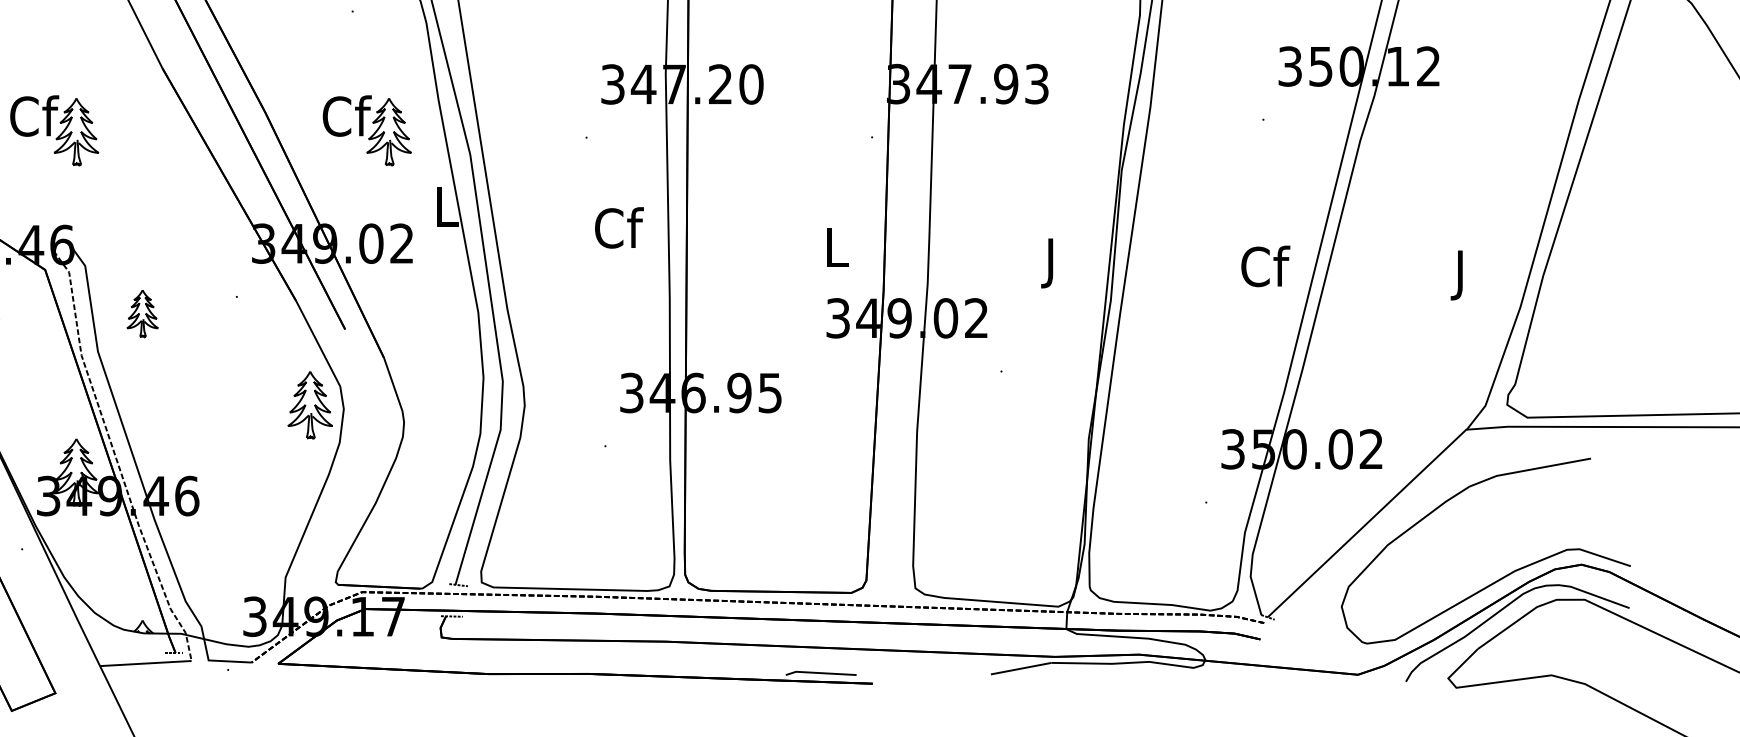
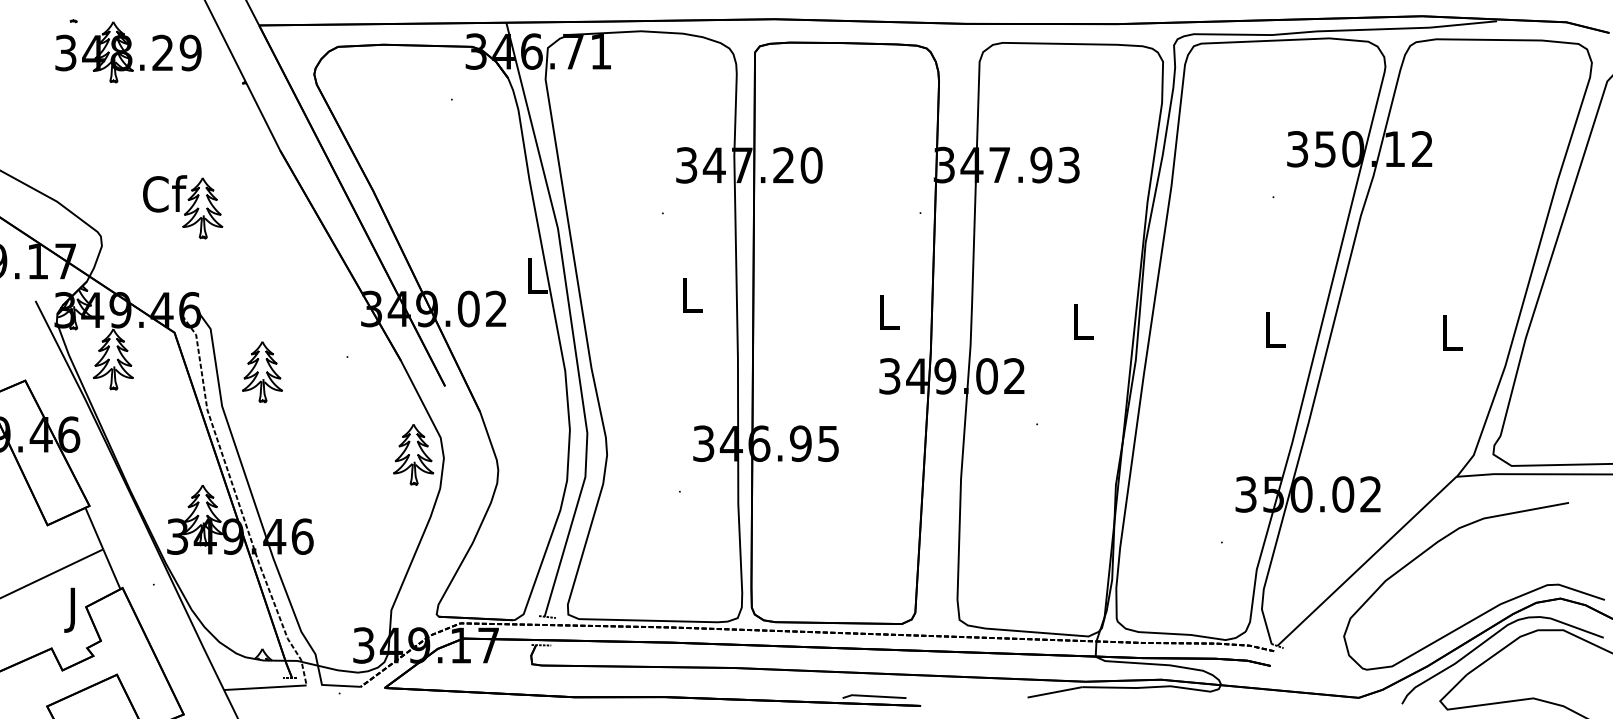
part: (367, 131) -> (465, 207), removed
text: (619, 227) -> (692, 294), Cf -> L
text: (1052, 263) -> (1083, 326), J -> L
text: (1265, 266) -> (1275, 329), Cf -> L
text: (1461, 275) -> (1452, 337), J -> L
part: (142, 314) -> (262, 372), size x1.43

